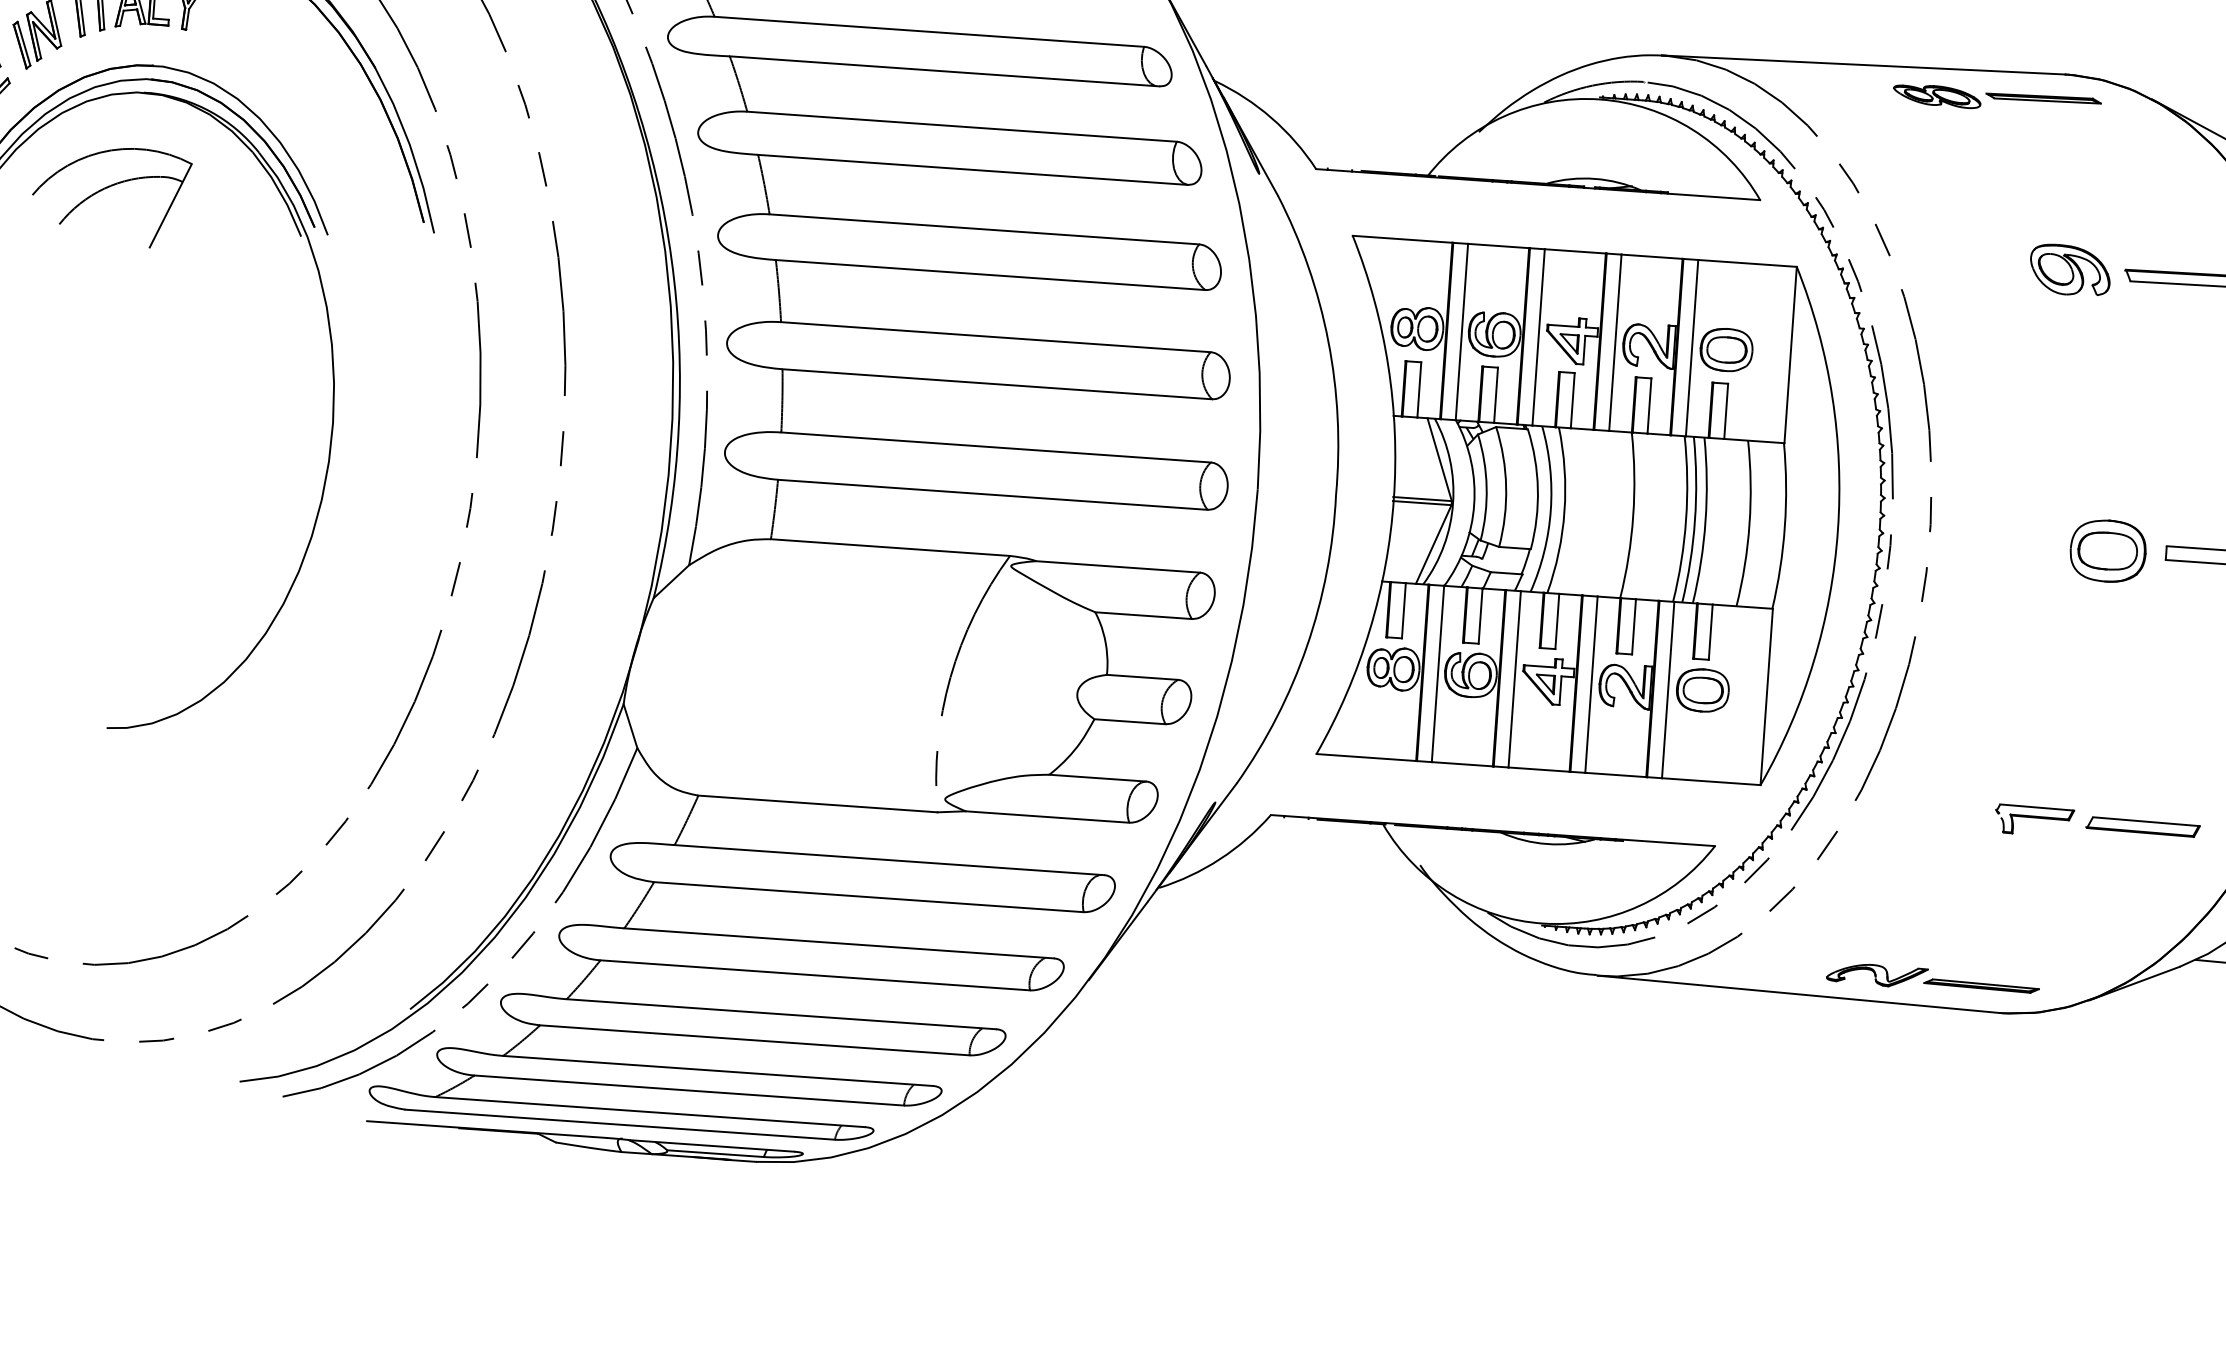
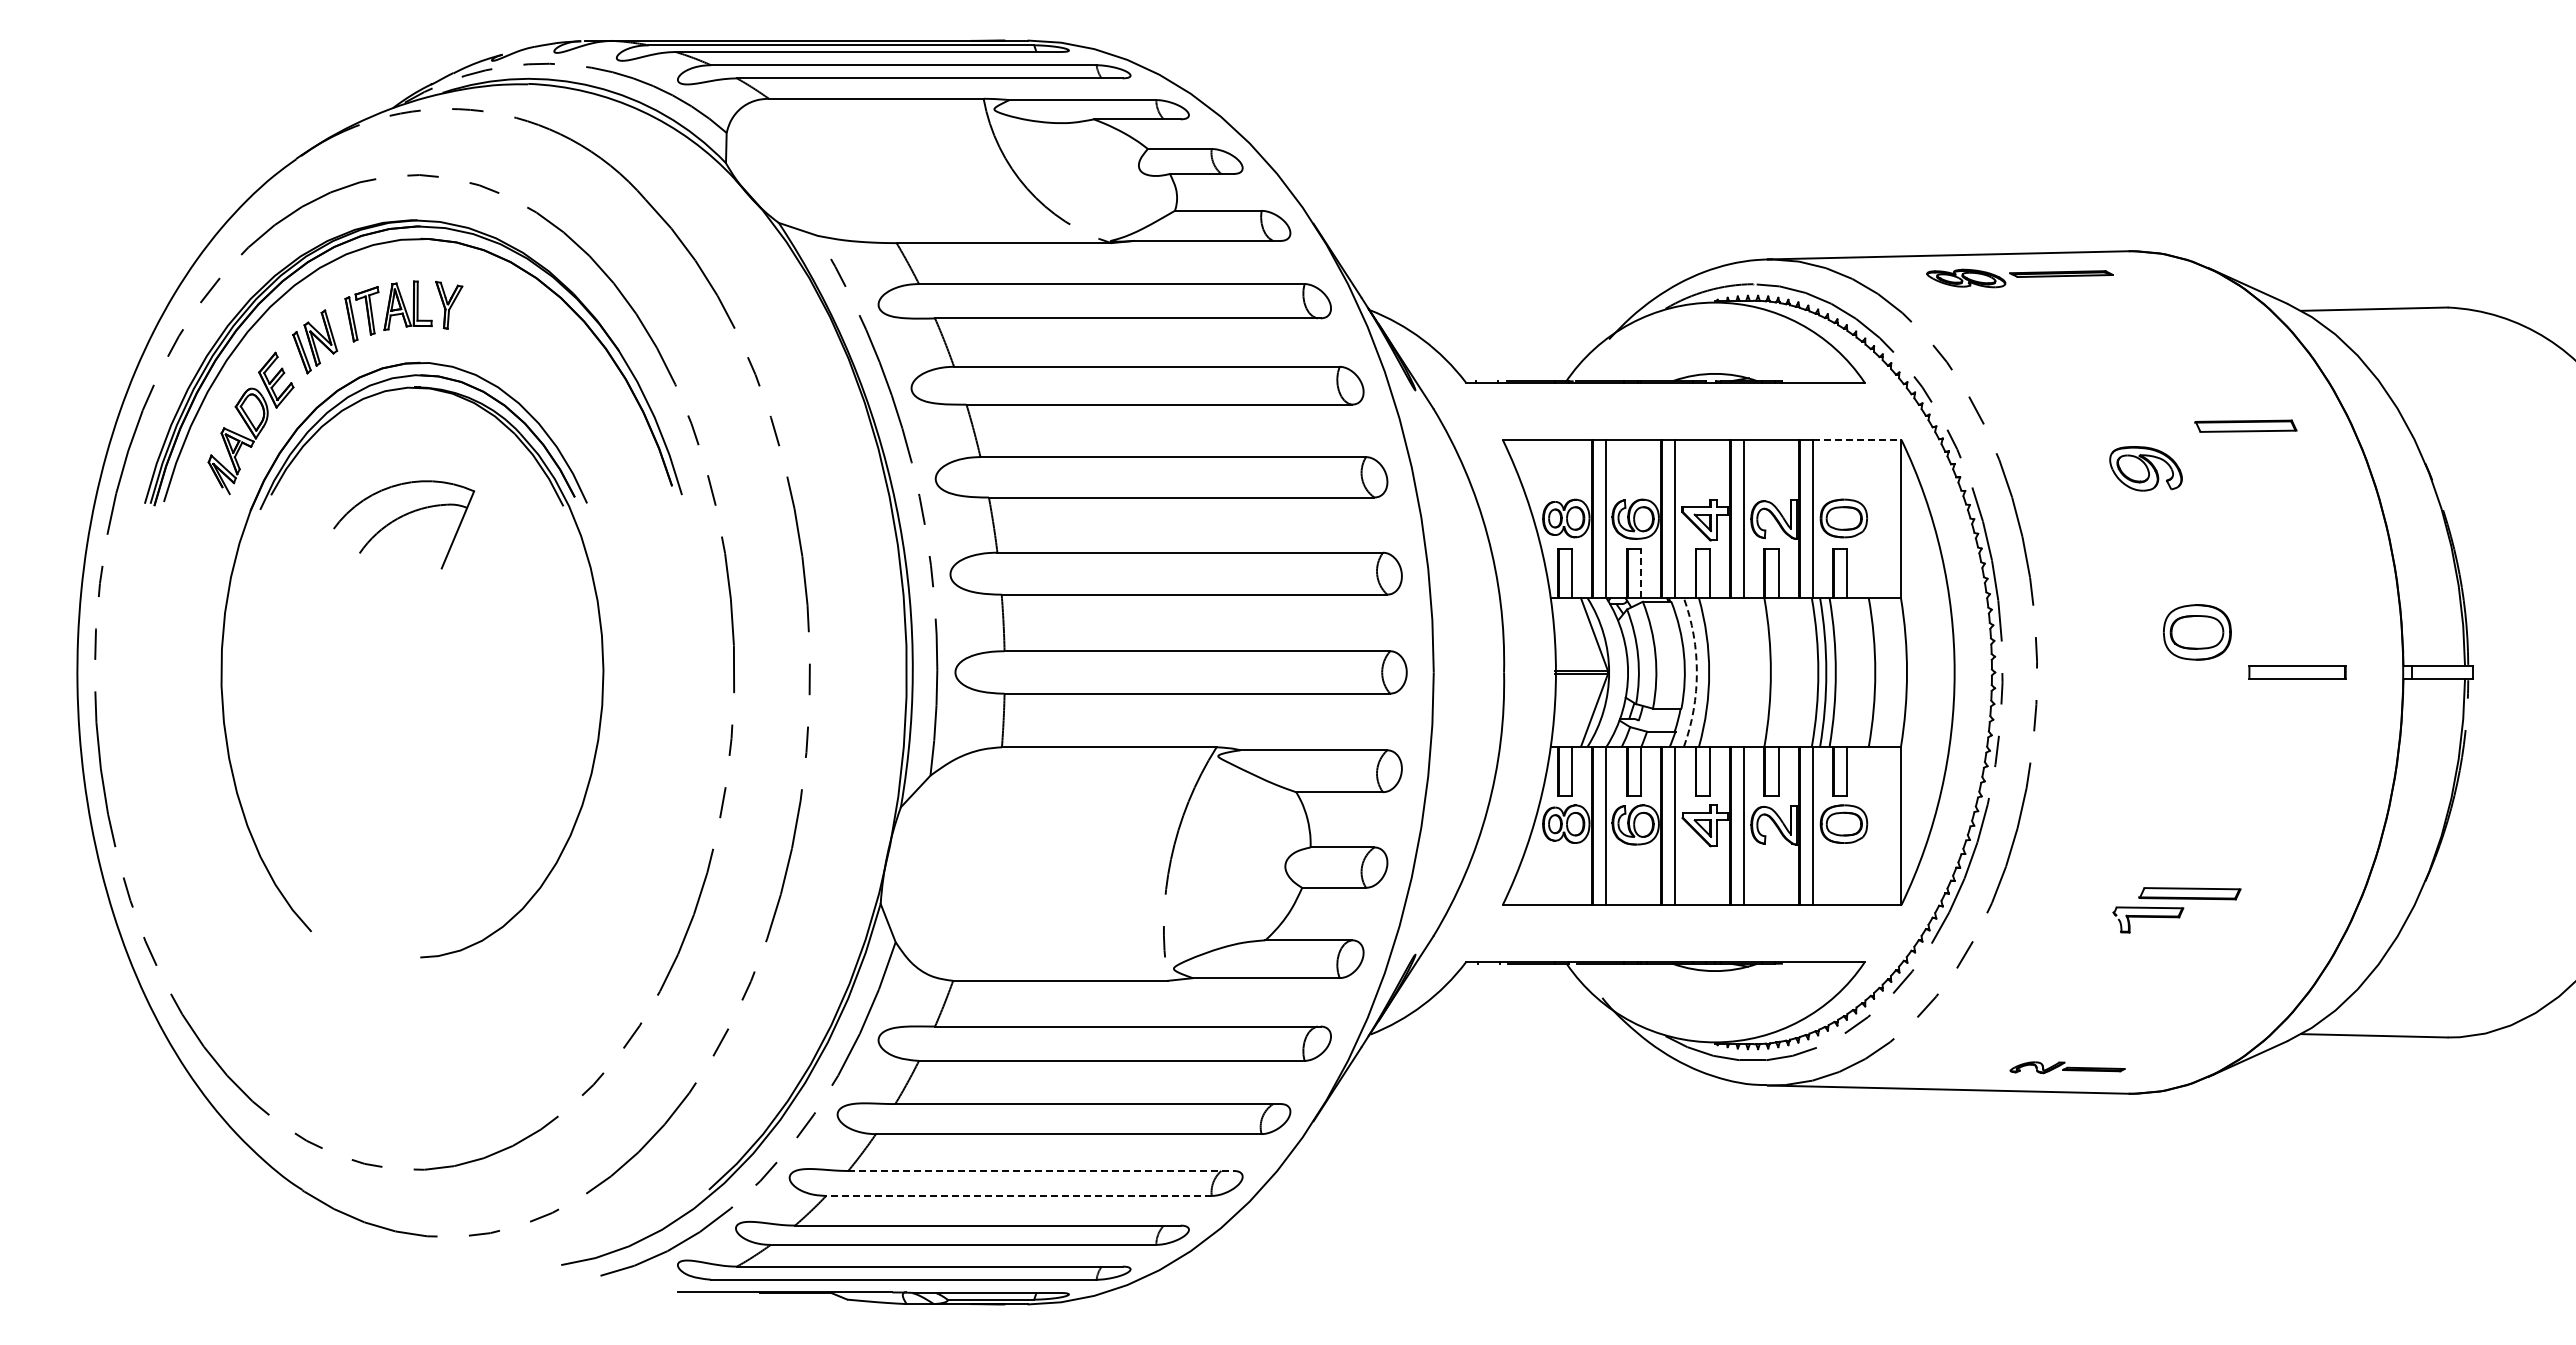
part: (1996, 100) -> (2019, 278), moved
part: (107, 188) -> (400, 518), moved
line: (1747, 263) -> (1857, 439), solid -> dashed
part: (2069, 269) -> (2145, 468), moved
line: (1495, 395) -> (1640, 573), solid -> dashed
arc: (1550, 510) -> (1696, 672), solid -> dashed
part: (2108, 551) -> (2197, 632), moved
part: (2142, 826) -> (2189, 893), moved
part: (1932, 978) -> (2067, 1067), size x0.6
line: (782, 1013) -> (1041, 1170), solid -> dashed
line: (754, 1039) -> (1018, 1195), solid -> dashed

